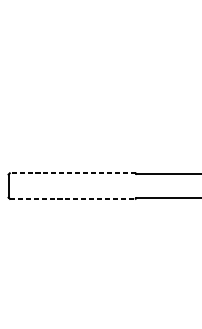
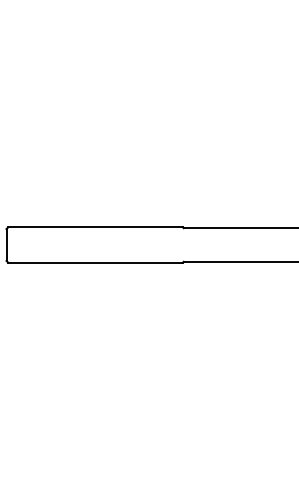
line: (72, 173) -> (95, 227), dashed -> solid
line: (73, 198) -> (96, 262), dashed -> solid

